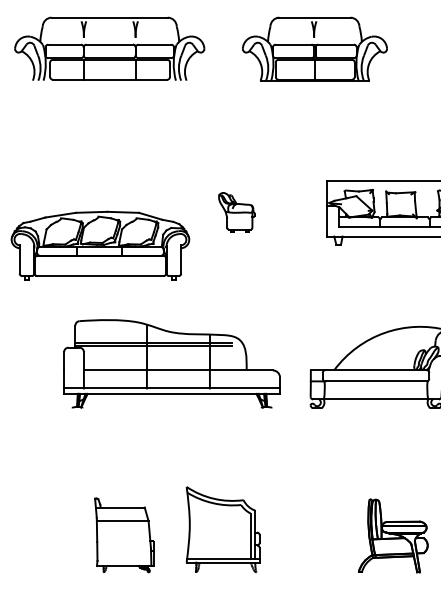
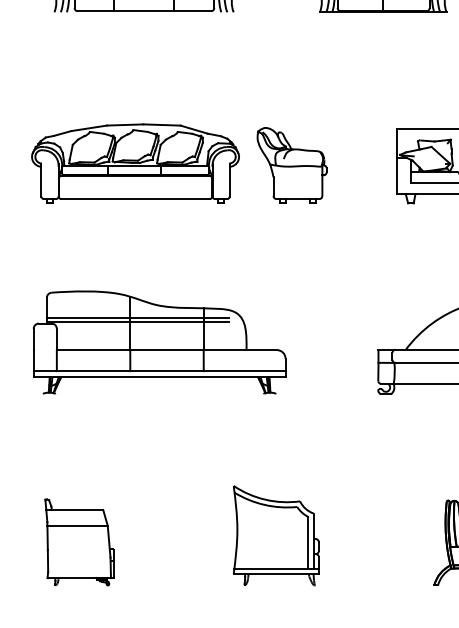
part: (236, 212) -> (291, 165), size x1.67
part: (100, 245) -> (135, 163), moved
part: (171, 363) -> (158, 342), moved
part: (124, 535) -> (79, 542), moved

